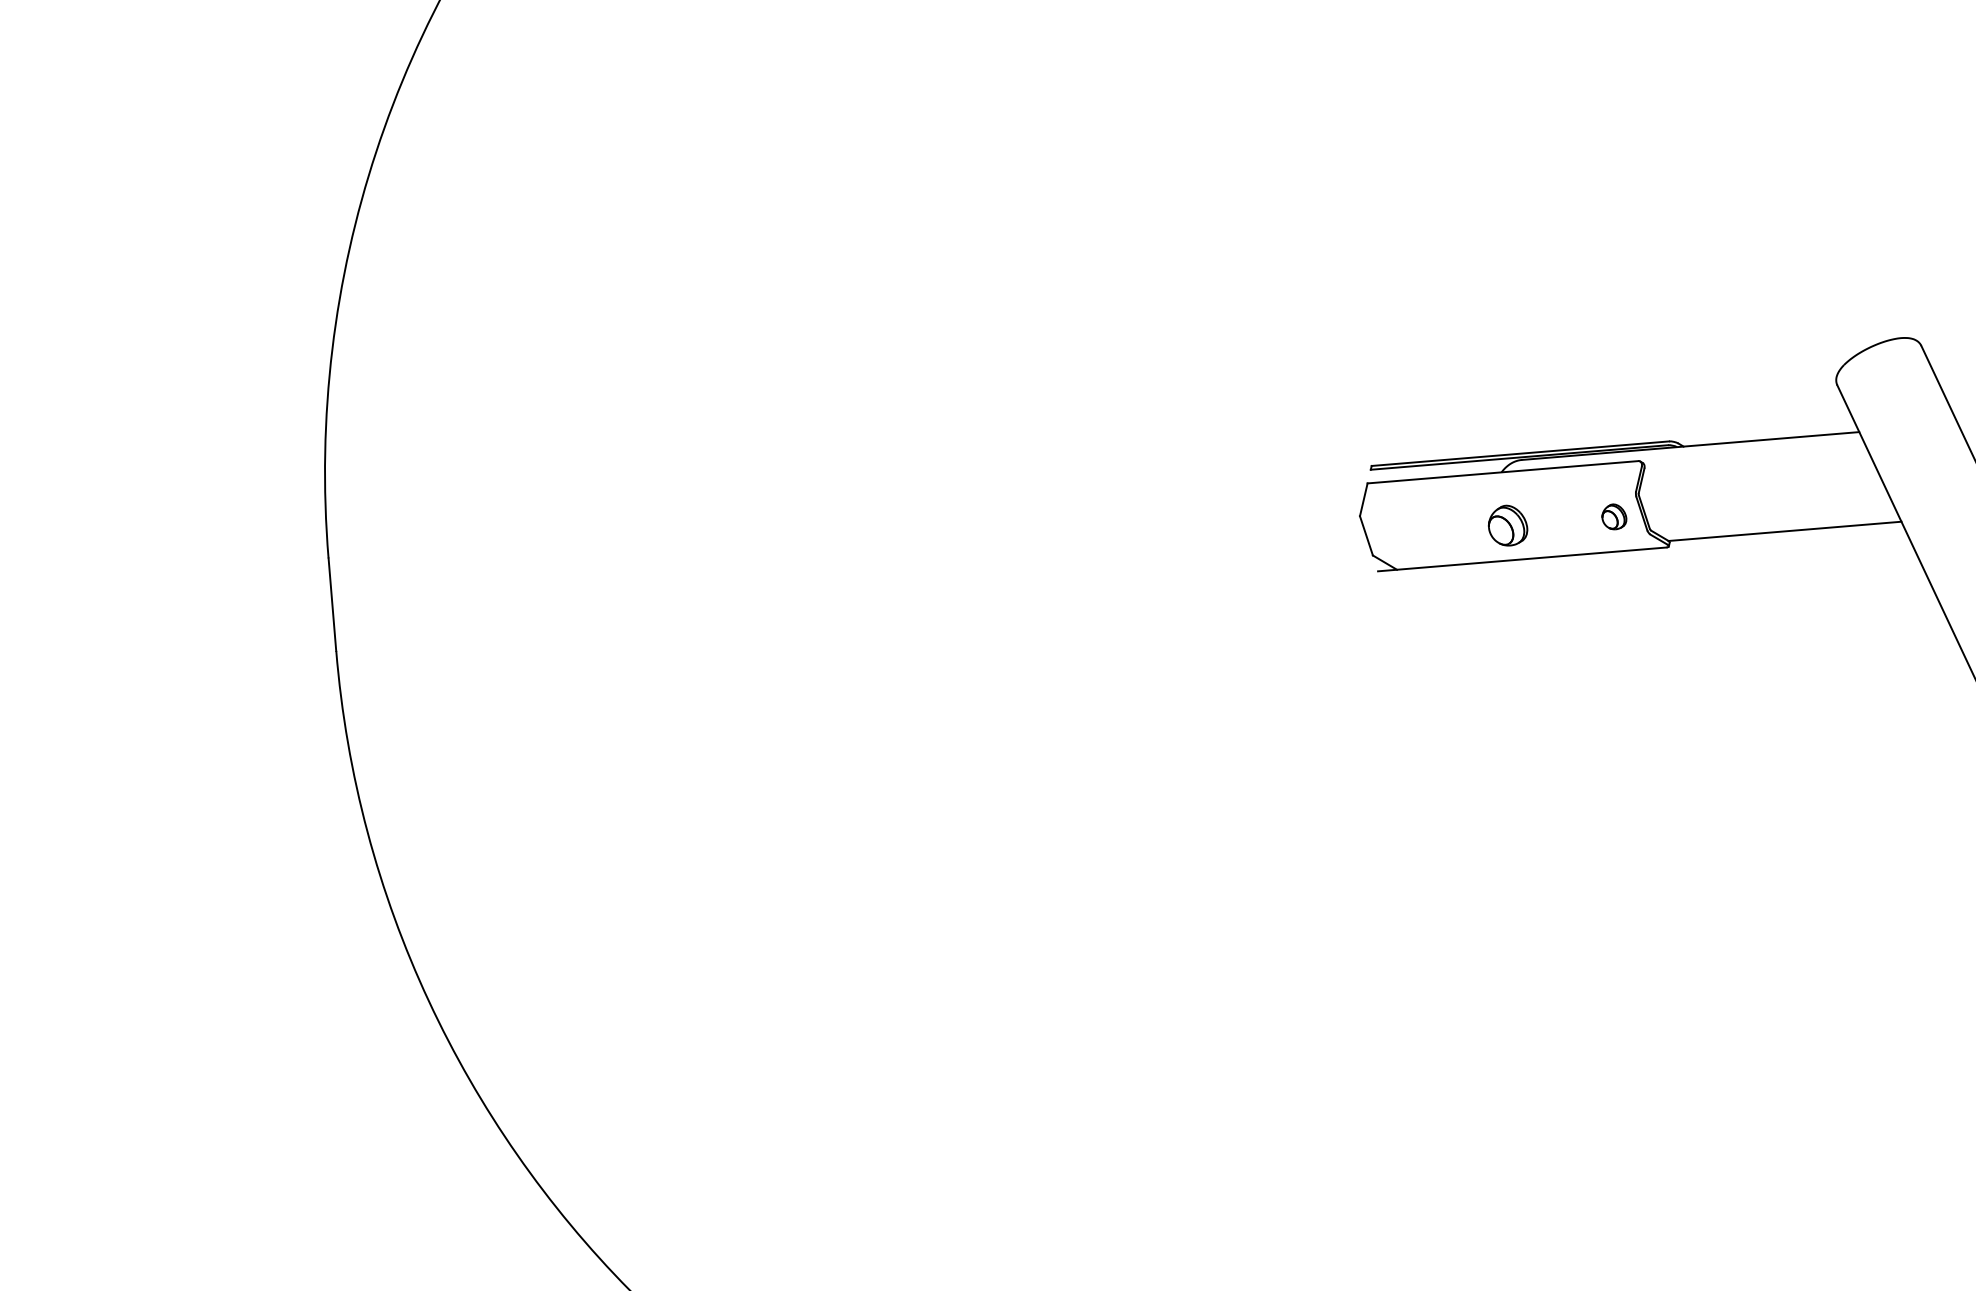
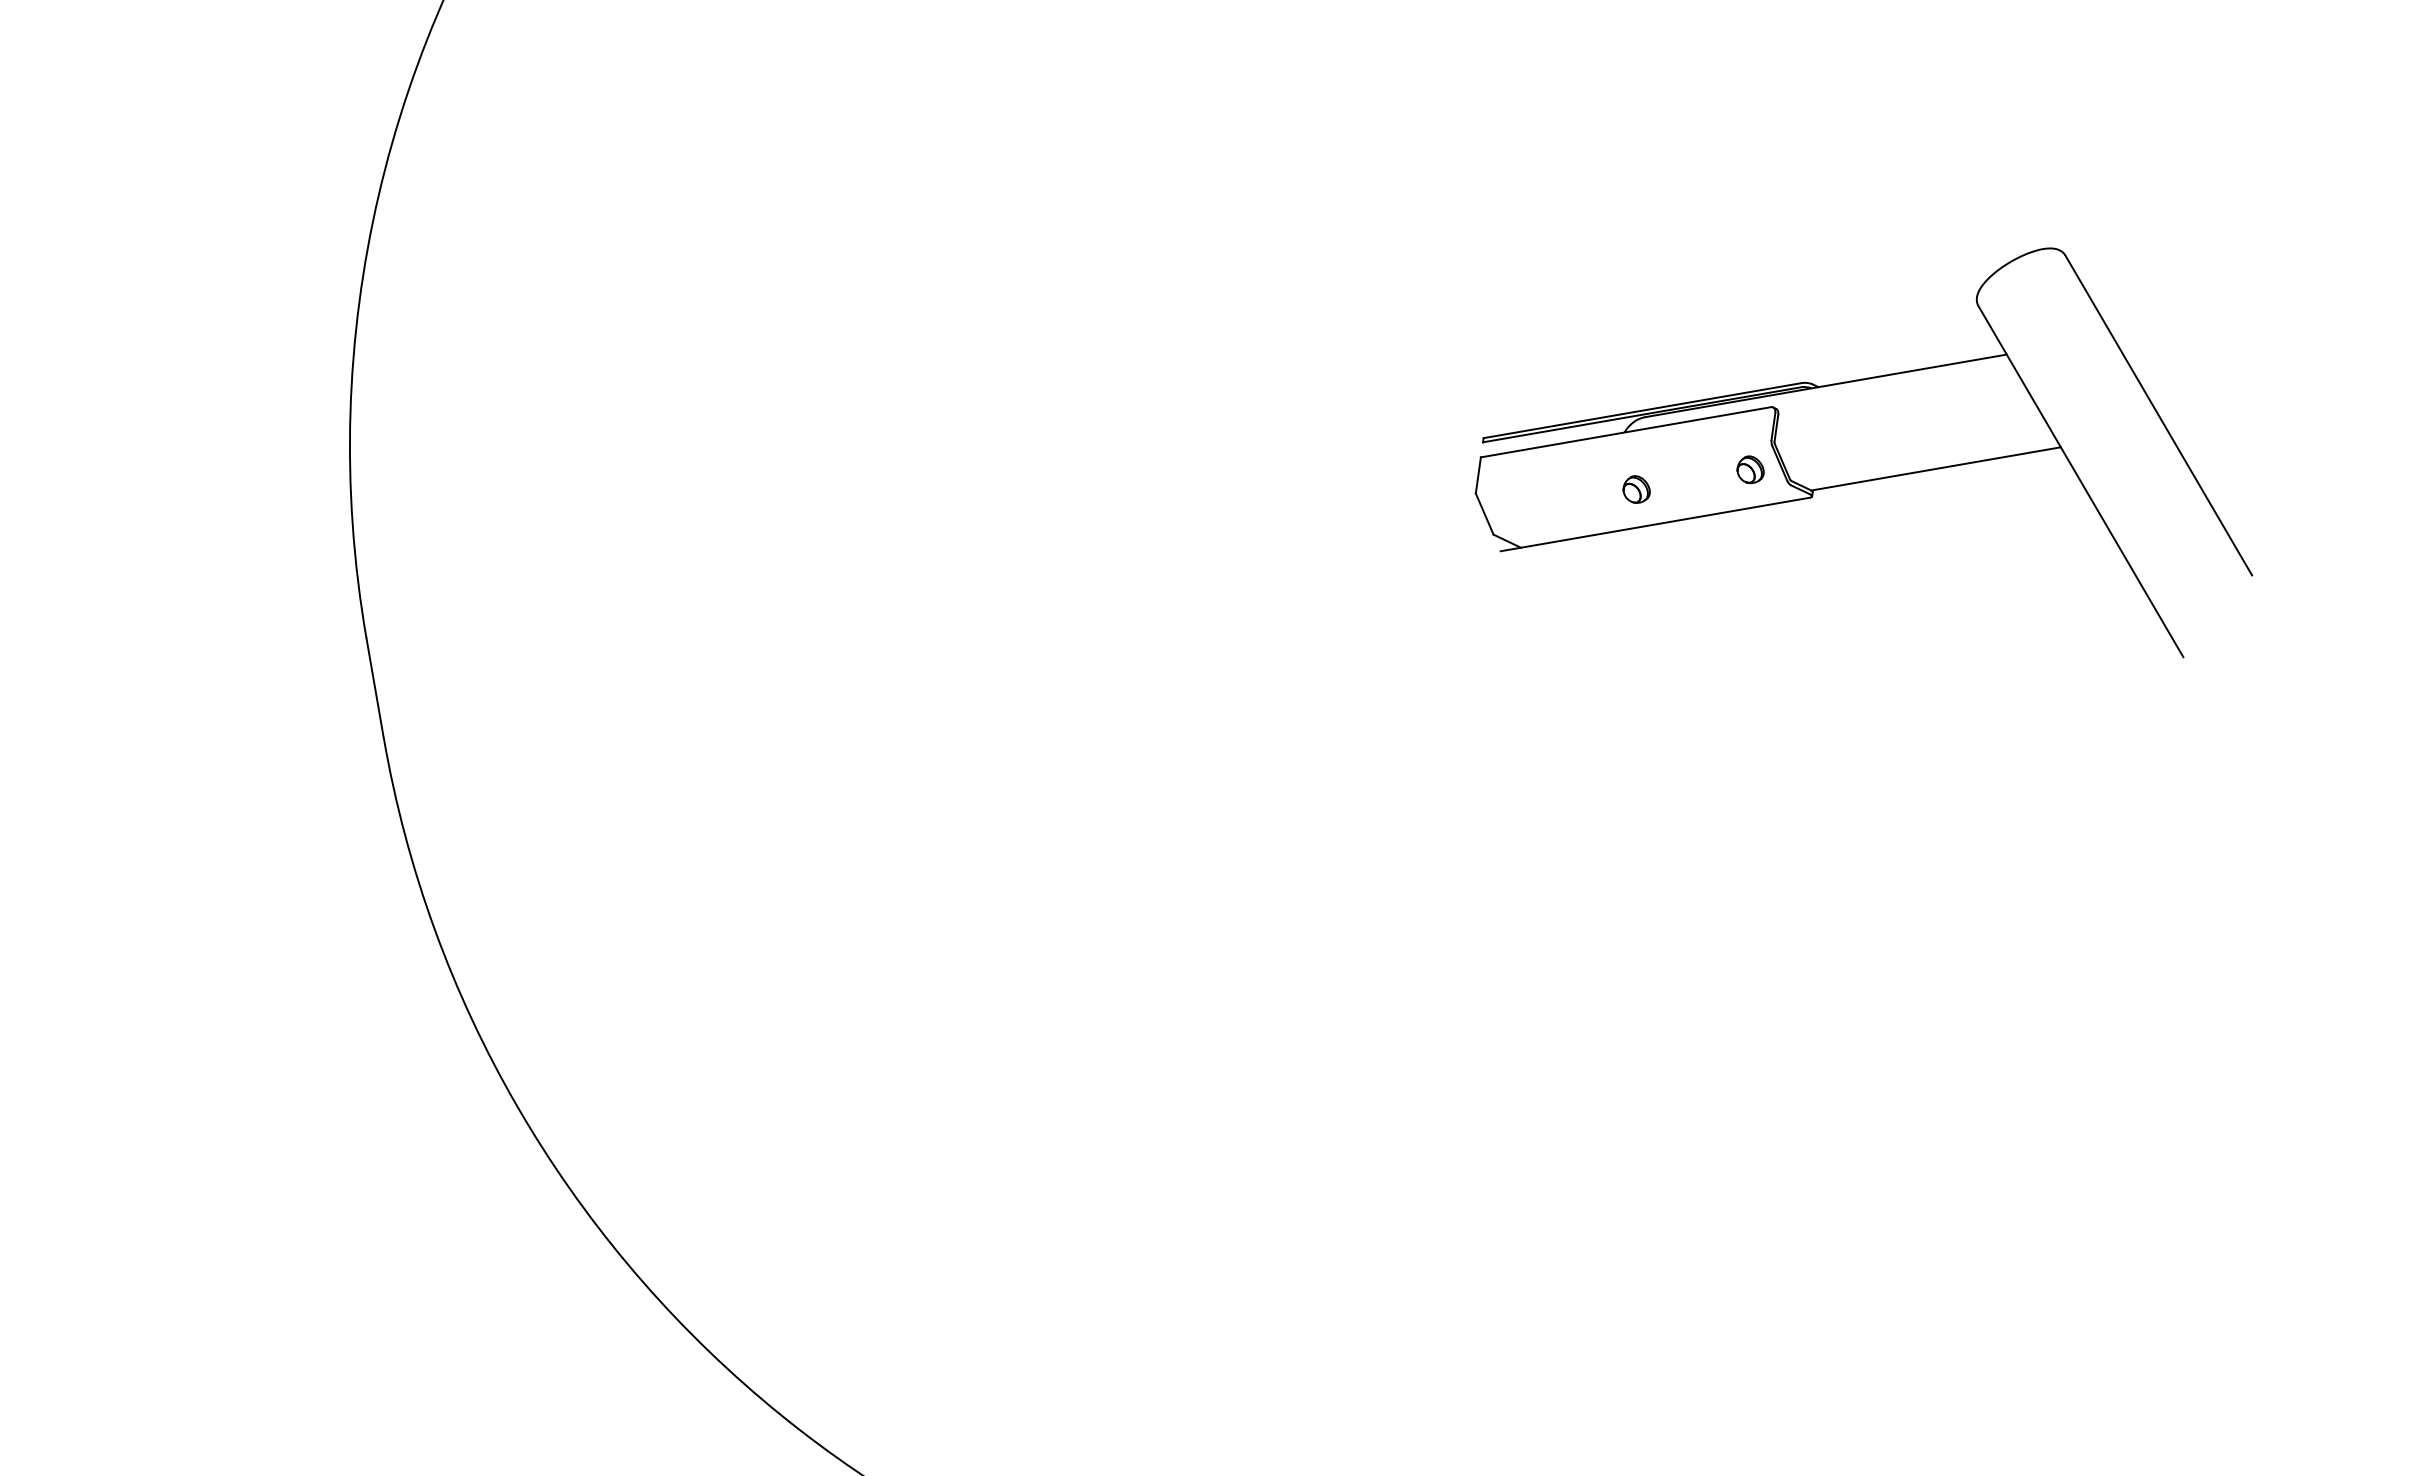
part: (1507, 525) -> (1636, 489), size x0.62

